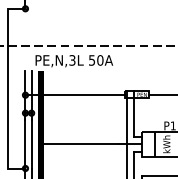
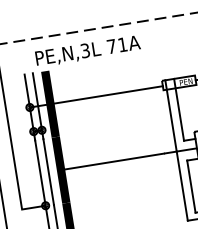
text: (96, 60) -> (117, 45), 50A -> 71A

